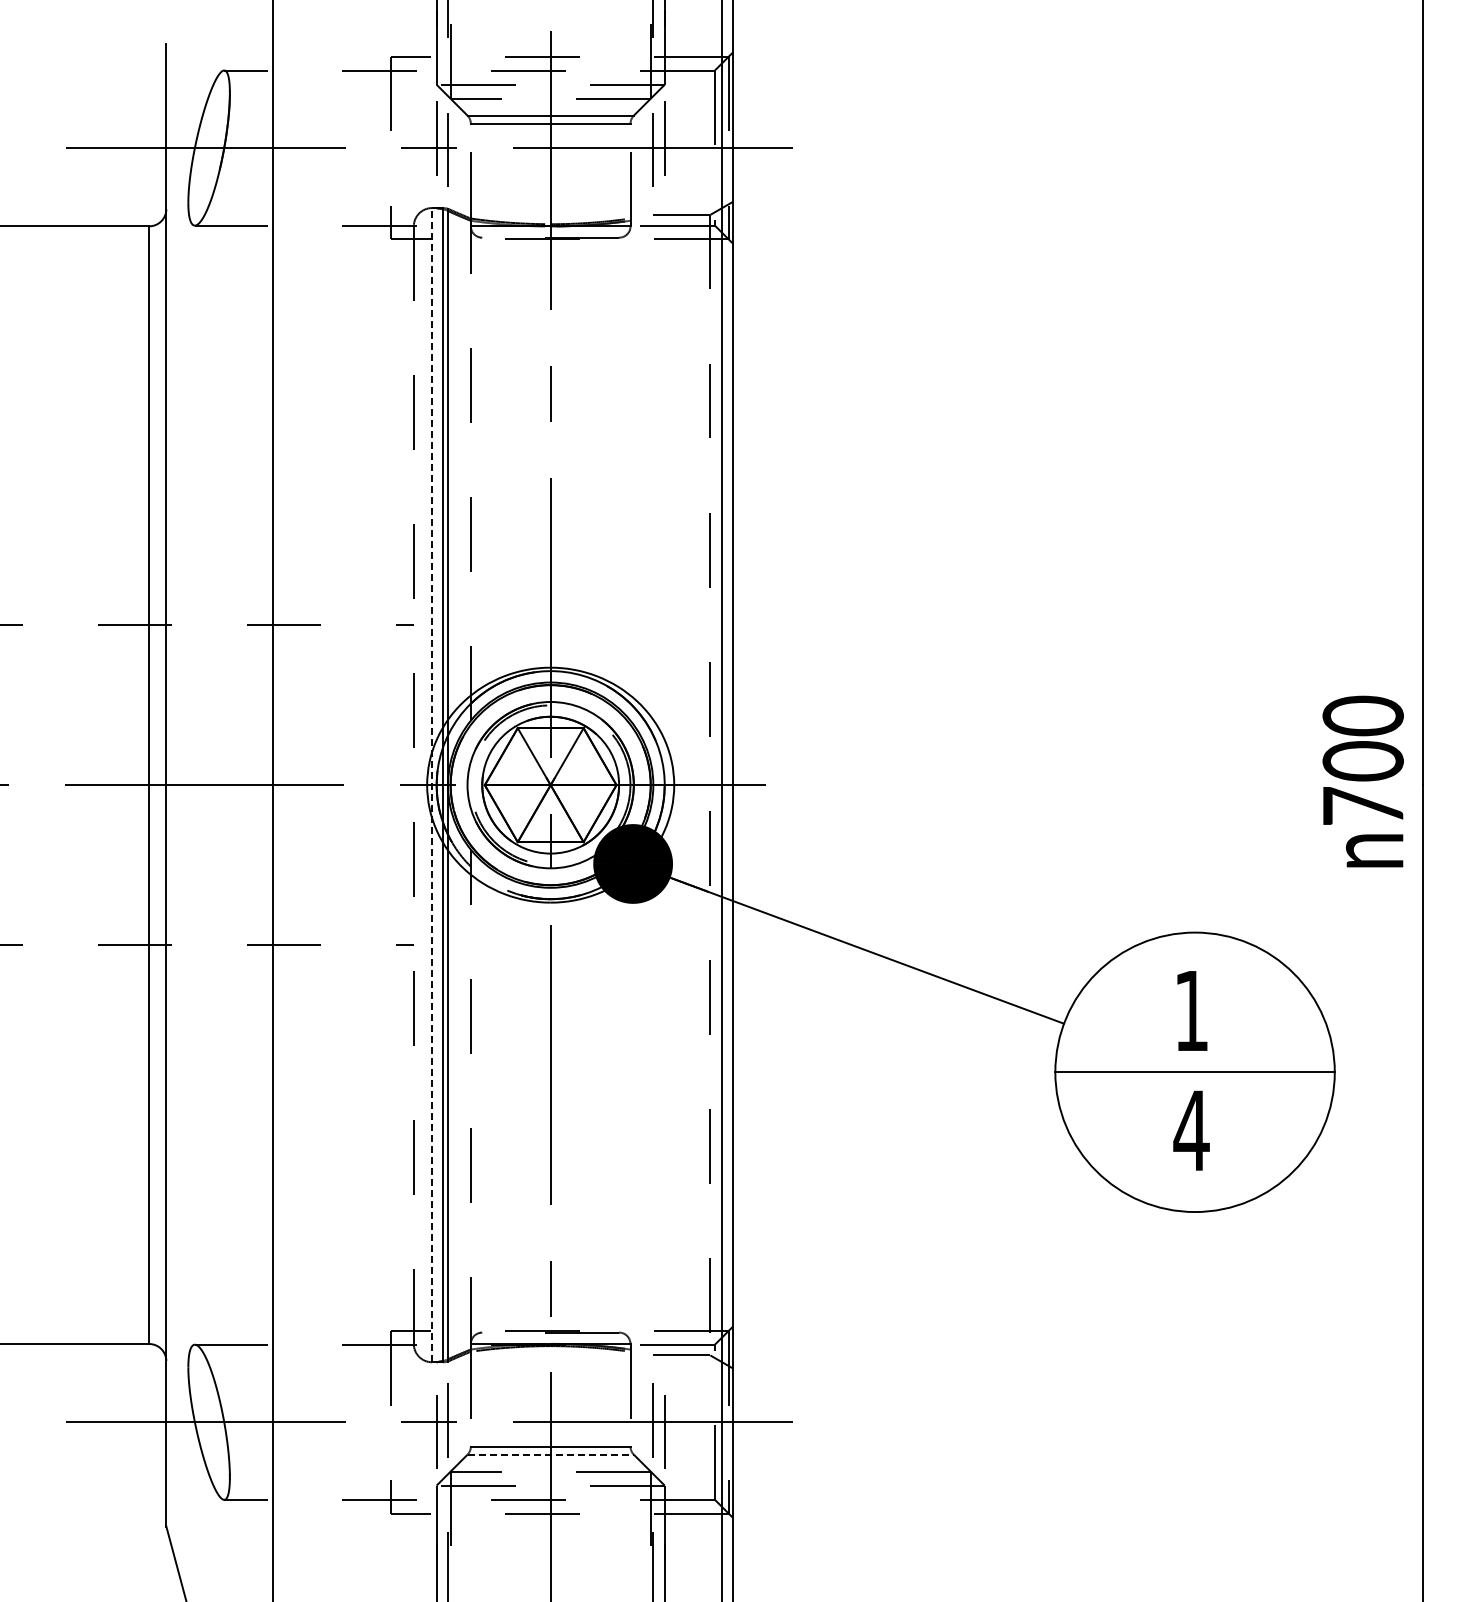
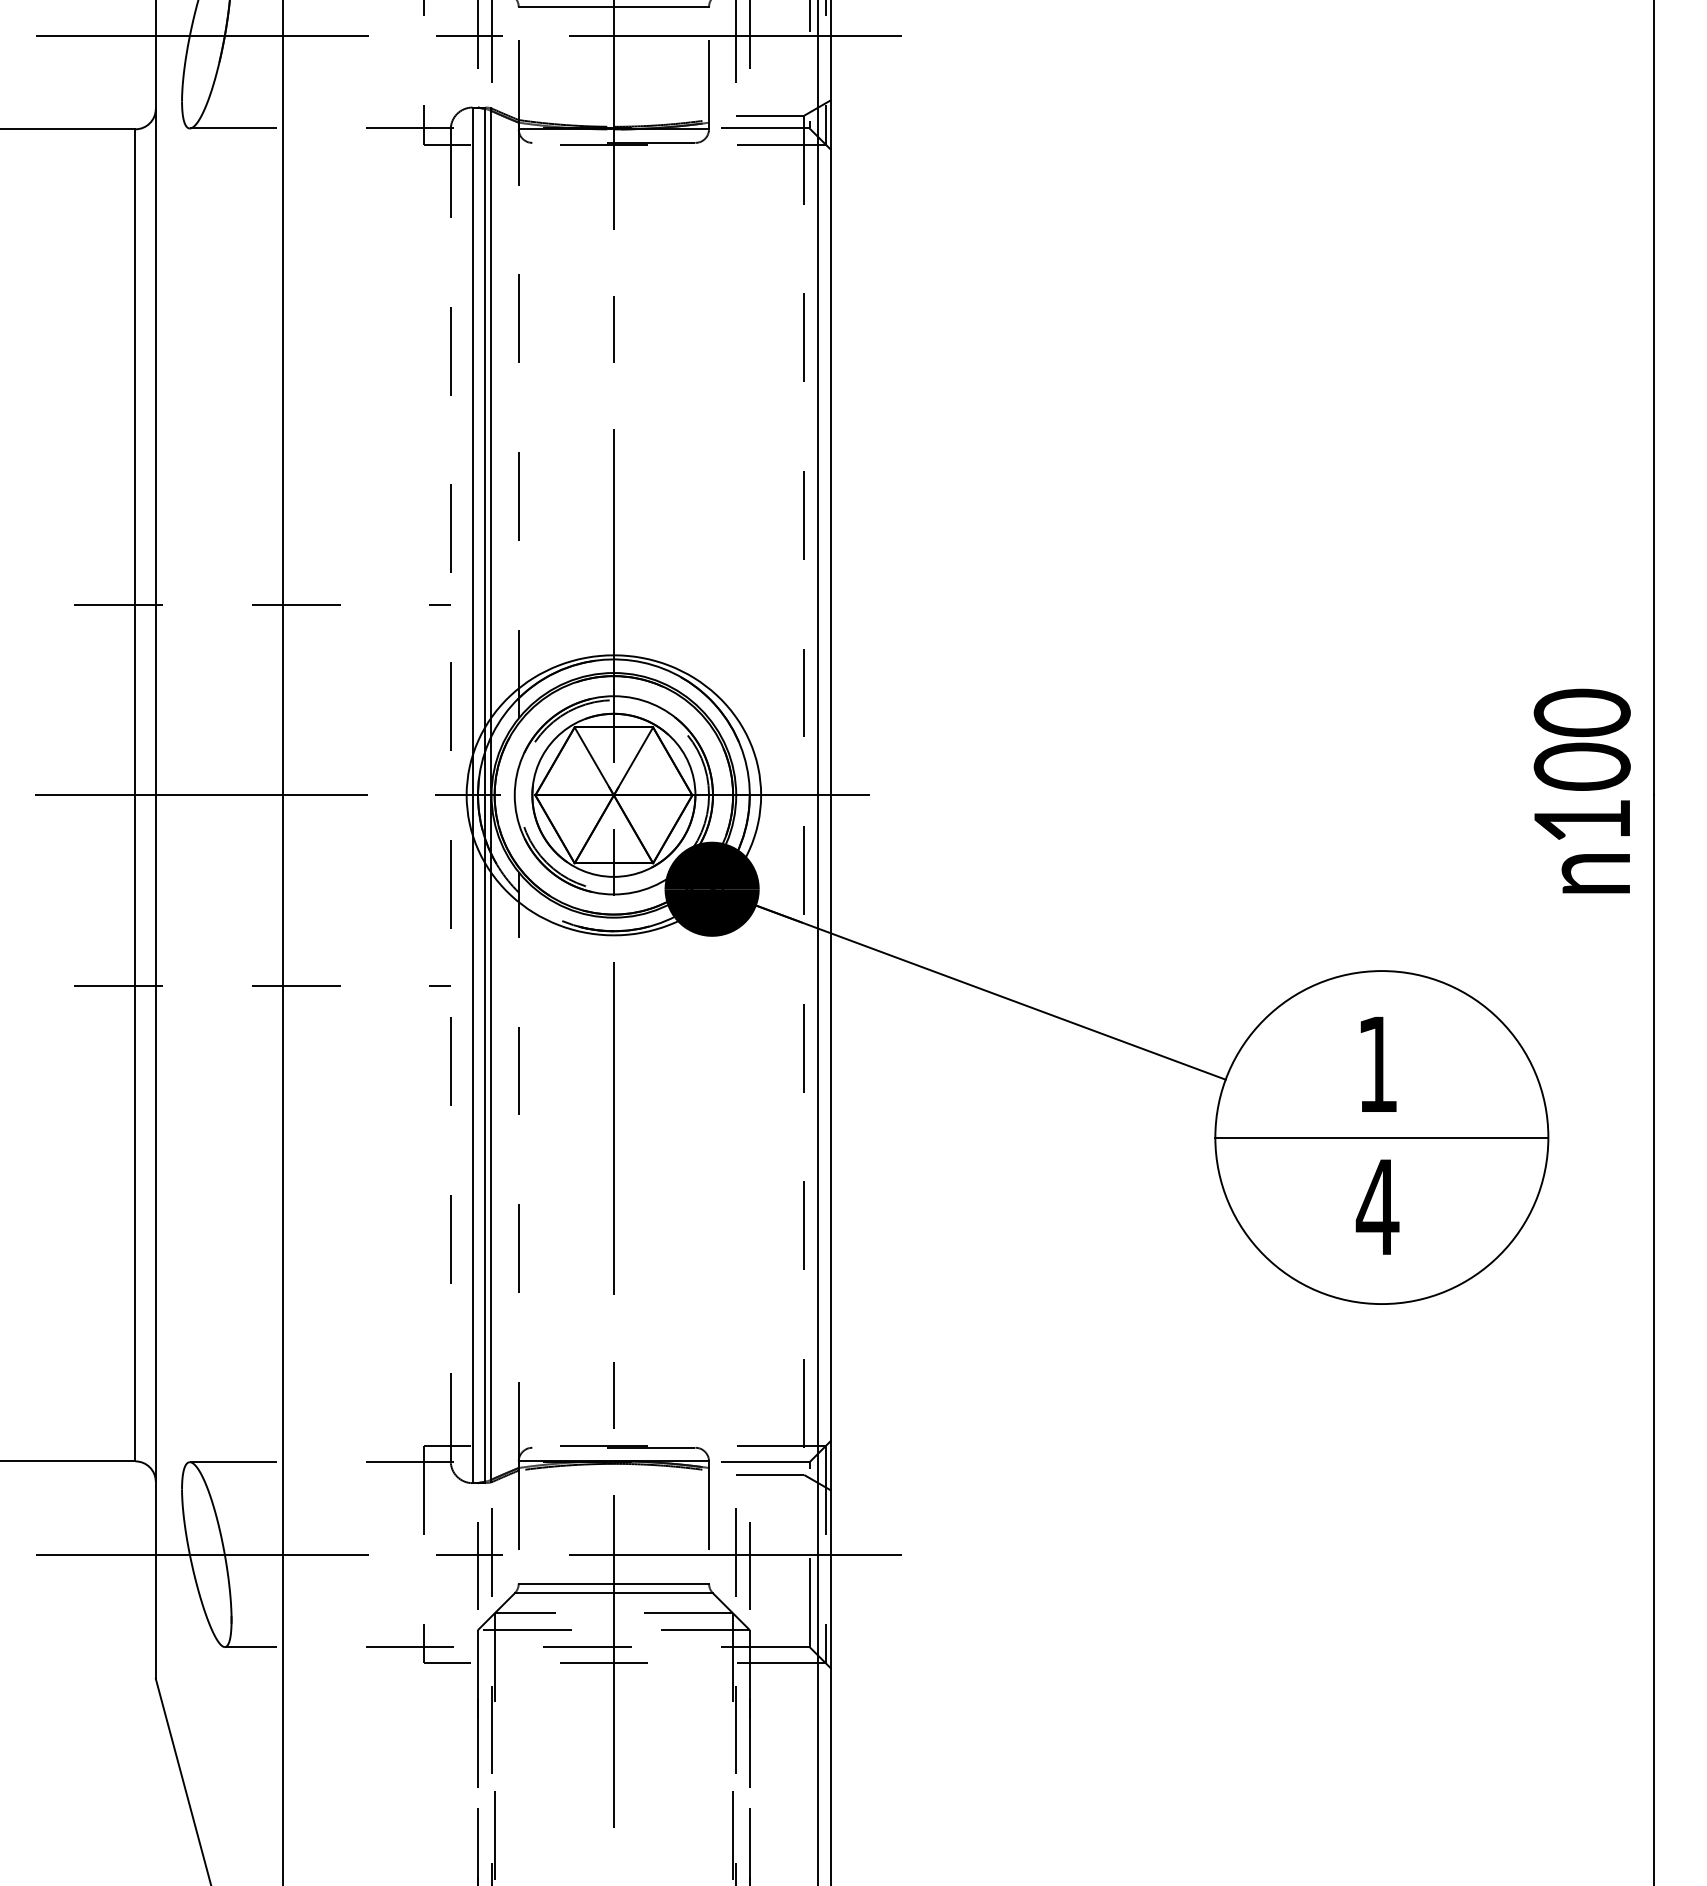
line: (432, 784) -> (473, 794), dashed -> solid
text: (1363, 805) -> (1582, 819), 700 -> 100
line: (551, 1454) -> (614, 1593), dashed -> solid

